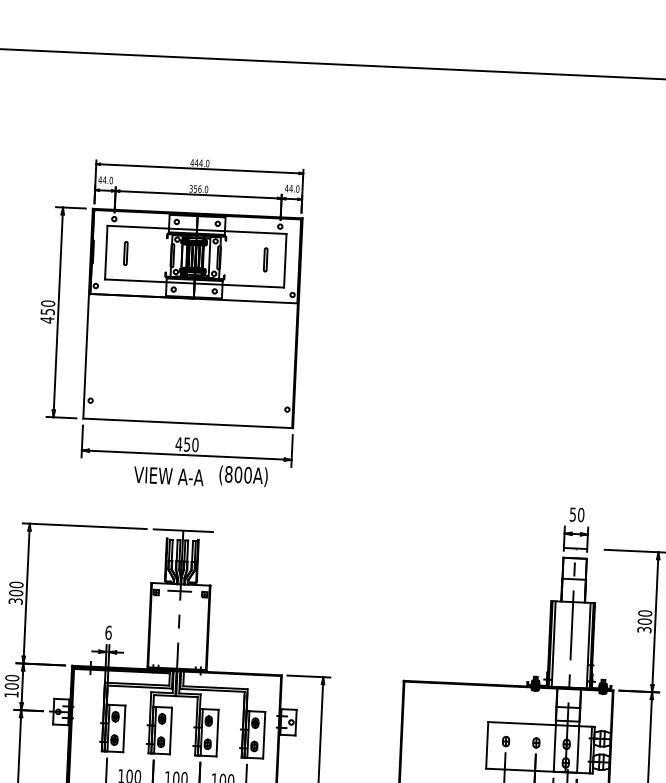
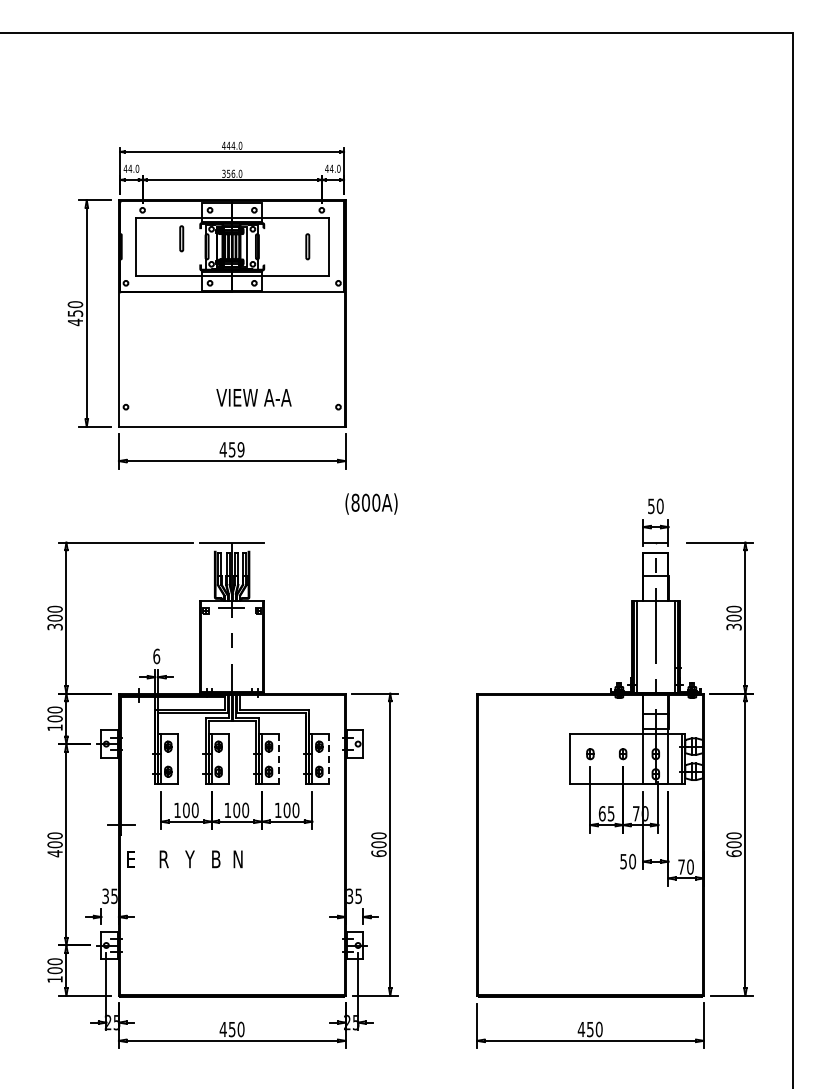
part: (125, 253) -> (181, 238), moved
text: (194, 444) -> (240, 449), 450 -> 459
text: (243, 475) -> (371, 503), moved
text: (168, 476) -> (253, 397), moved
line: (217, 733) -> (279, 759), solid -> dashed
line: (264, 735) -> (329, 759), solid -> dashed

